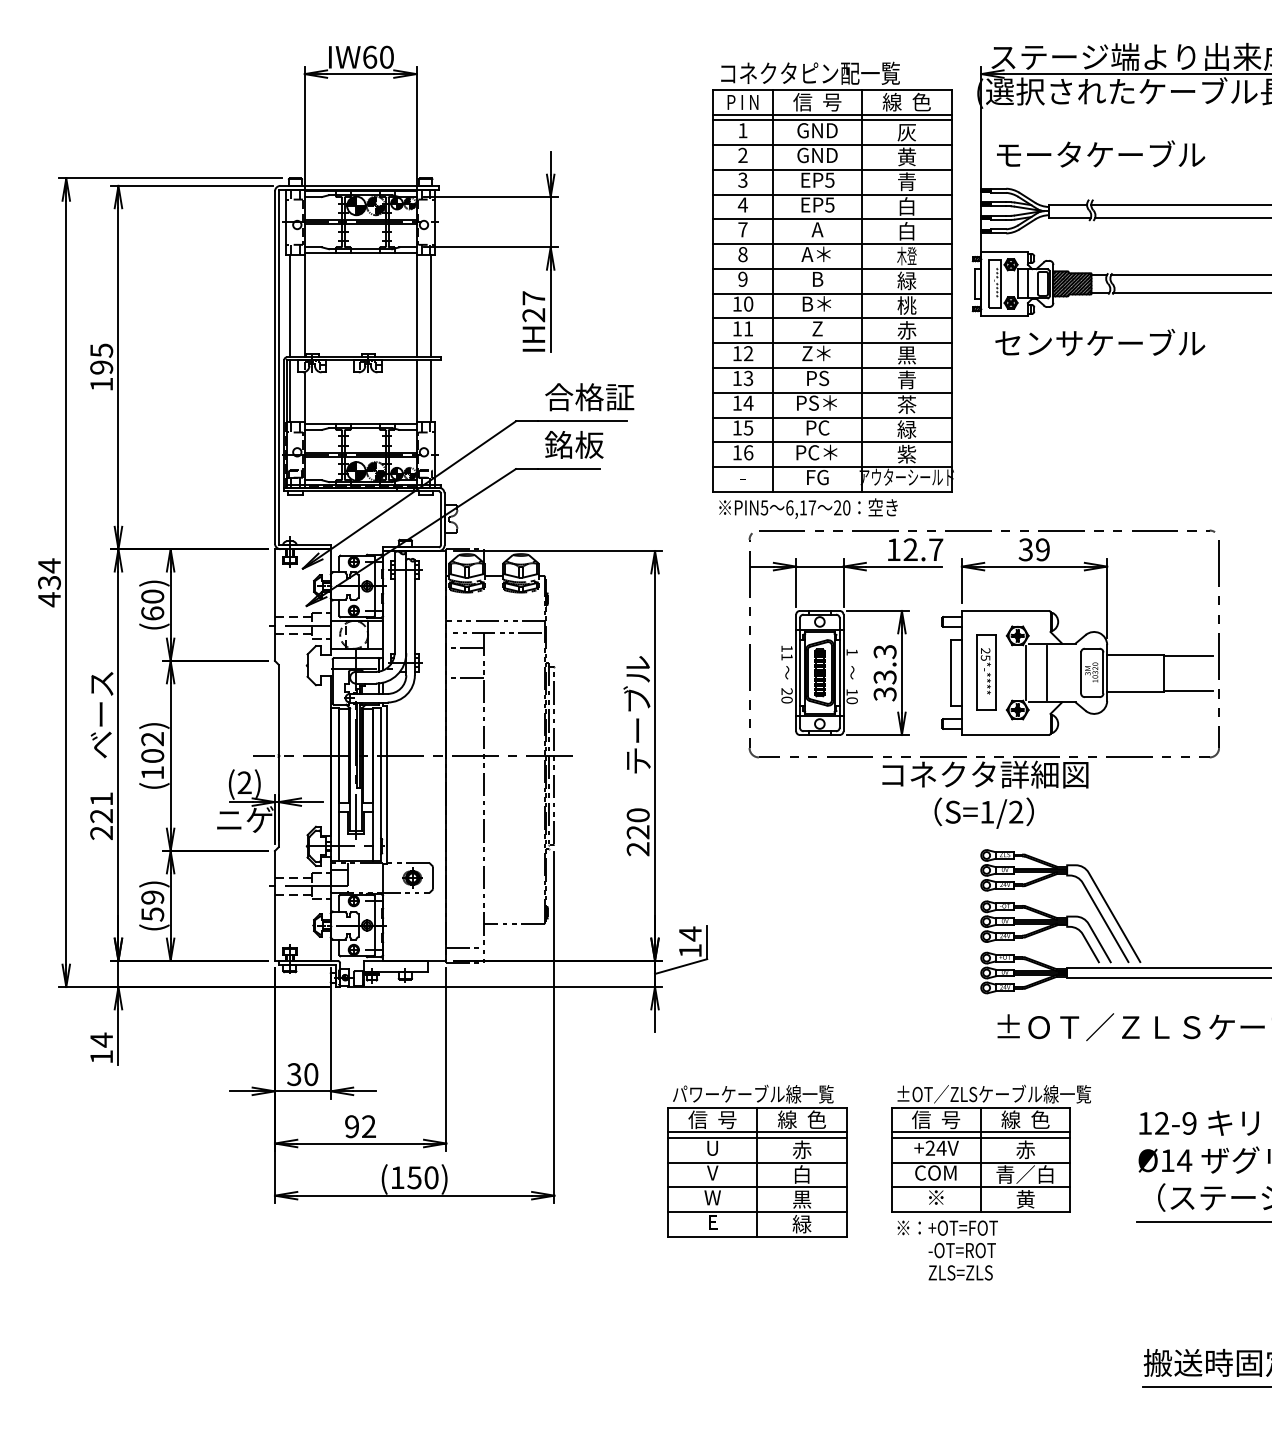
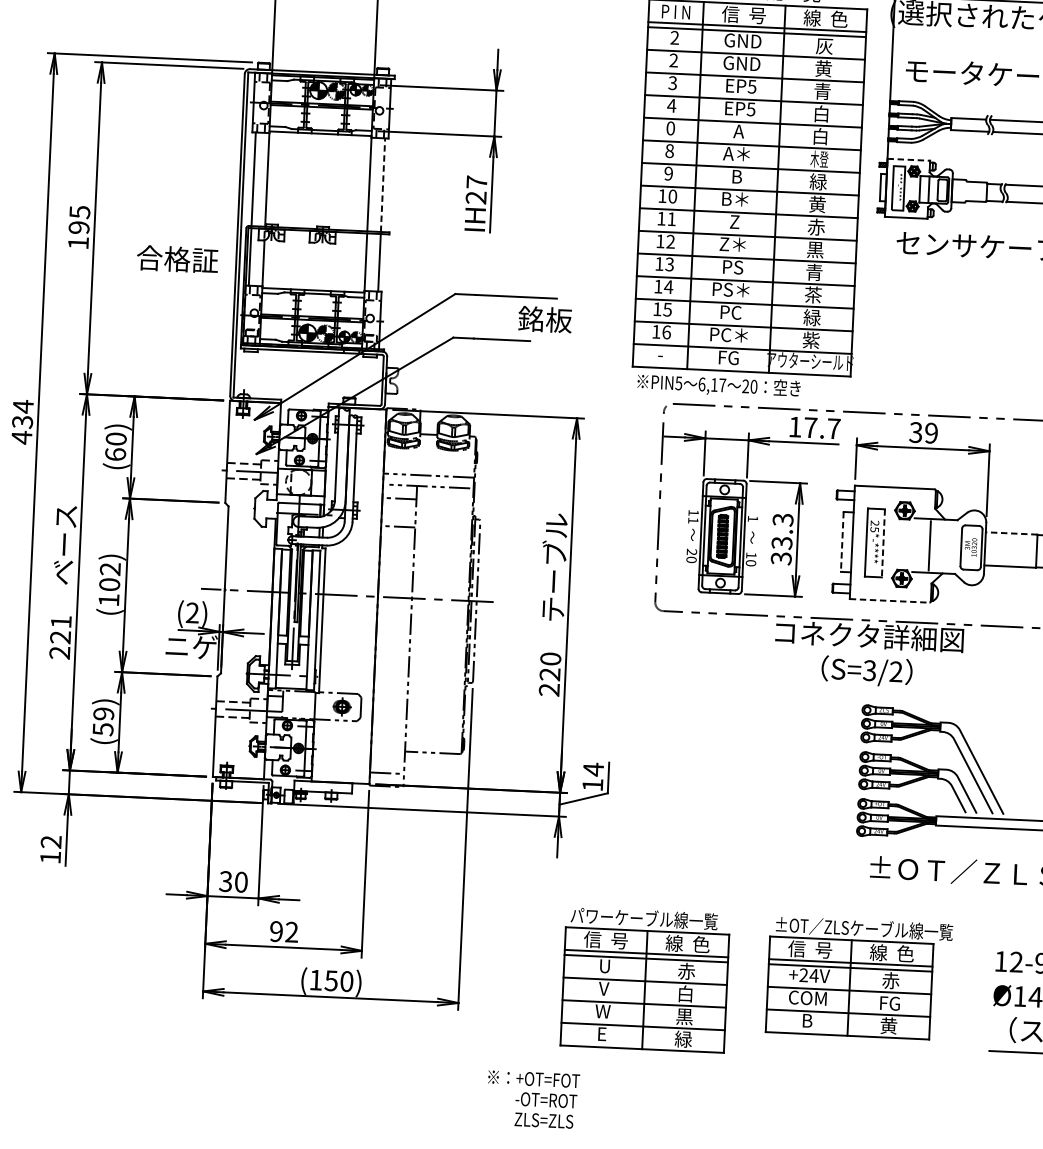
text: (742, 130) -> (674, 37), 1 -> 2
text: (742, 229) -> (670, 128), 7 -> 0
line: (1005, 252) -> (909, 160), solid -> dashed
hatch: (1072, 283) -> (969, 191), removed
line: (431, 305) -> (383, 184), solid -> dashed
text: (906, 305) -> (817, 204), 桃 -> 黄
text: (589, 397) -> (177, 259), moved
text: (573, 444) -> (544, 319), moved
text: (910, 549) -> (810, 427), 12.7 -> 17.7
line: (1134, 655) -> (1010, 533), solid -> dashed
line: (950, 672) -> (841, 541), solid -> dashed
line: (995, 672) -> (883, 543), solid -> dashed
line: (1026, 672) -> (911, 544), removed
line: (1005, 735) -> (889, 601), solid -> dashed
text: (987, 811) -> (870, 670), S=1/2 -> S=3/2
text: (101, 1039) -> (51, 841), 14 -> 12
text: (1024, 1174) -> (888, 1003), 青／白 -> FG
text: (936, 1197) -> (807, 1020), ※ -> B
text: (947, 1250) -> (532, 1099), moved

